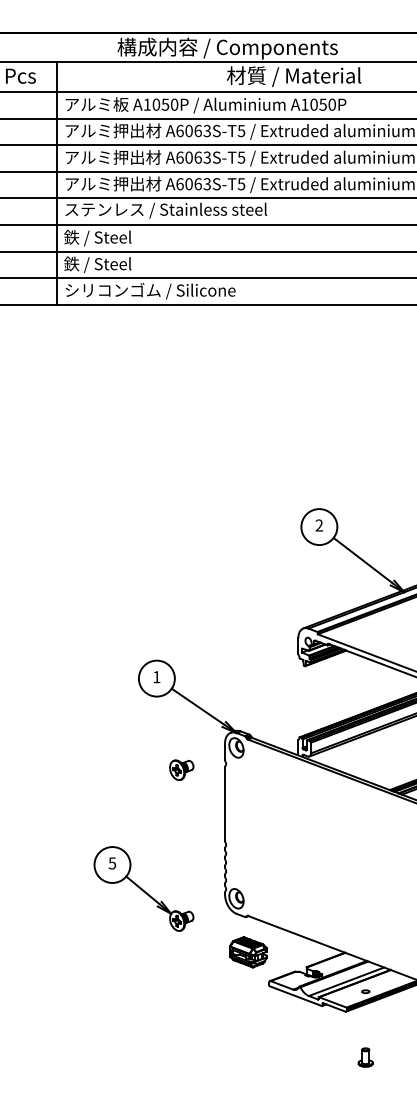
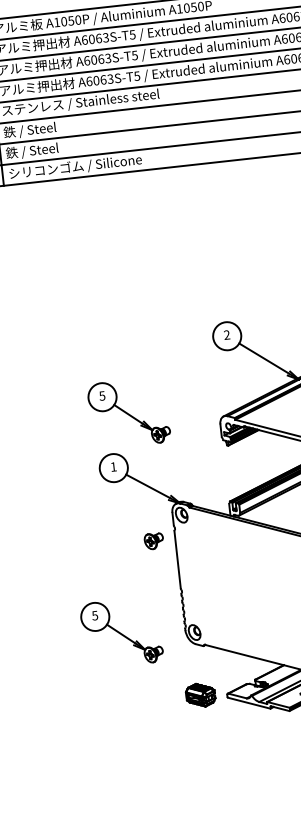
part: (183, 610) -> (128, 412), added
part: (181, 769) -> (153, 540), moved
part: (248, 952) -> (200, 695), moved

